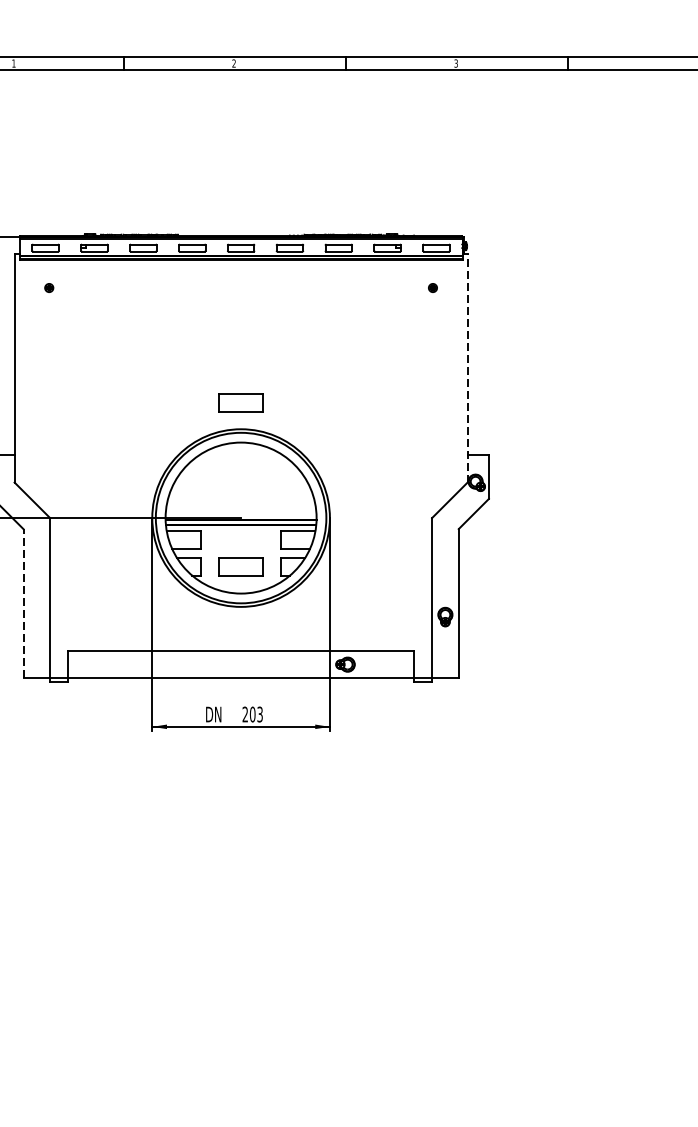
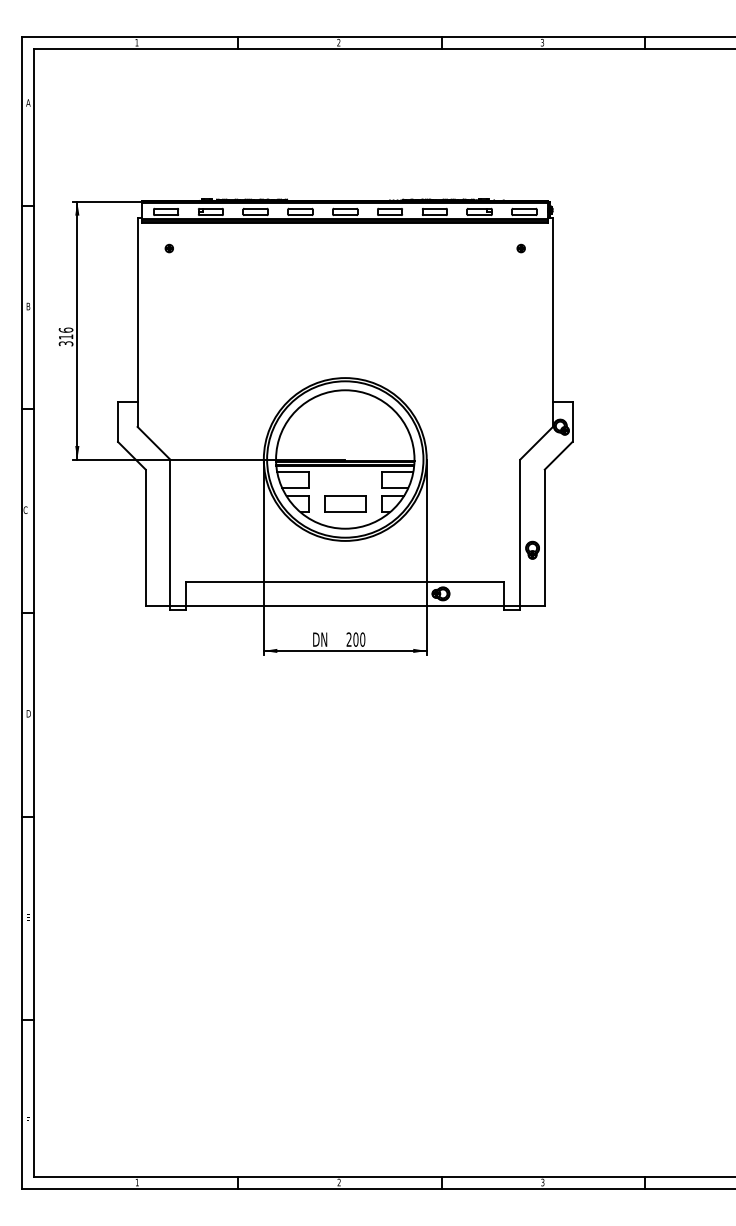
line: (467, 368) -> (552, 322), dashed -> solid
part: (241, 402) -> (345, 353), removed
line: (23, 603) -> (145, 537), dashed -> solid
text: (259, 714) -> (362, 639), 203 -> 200

